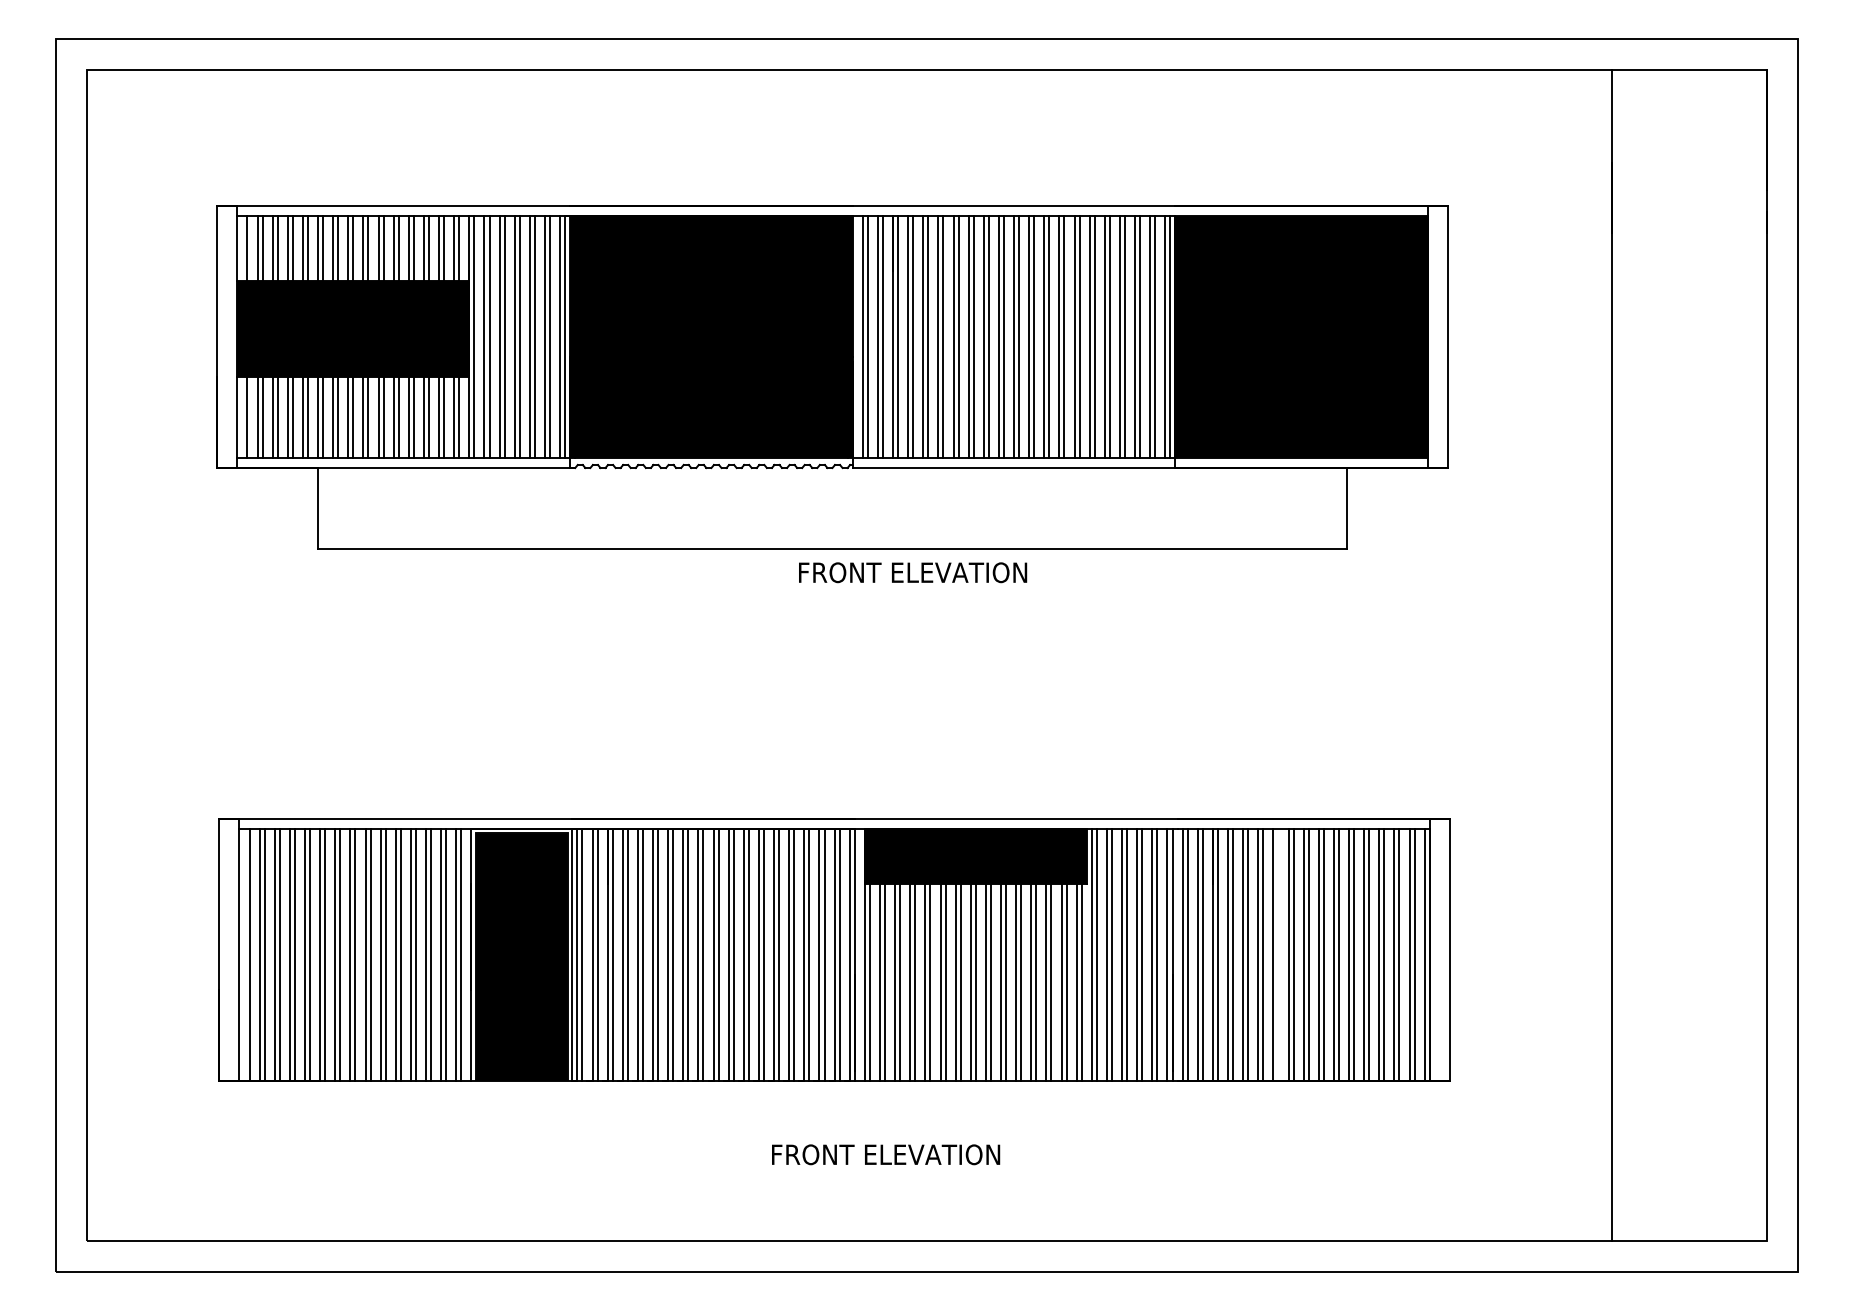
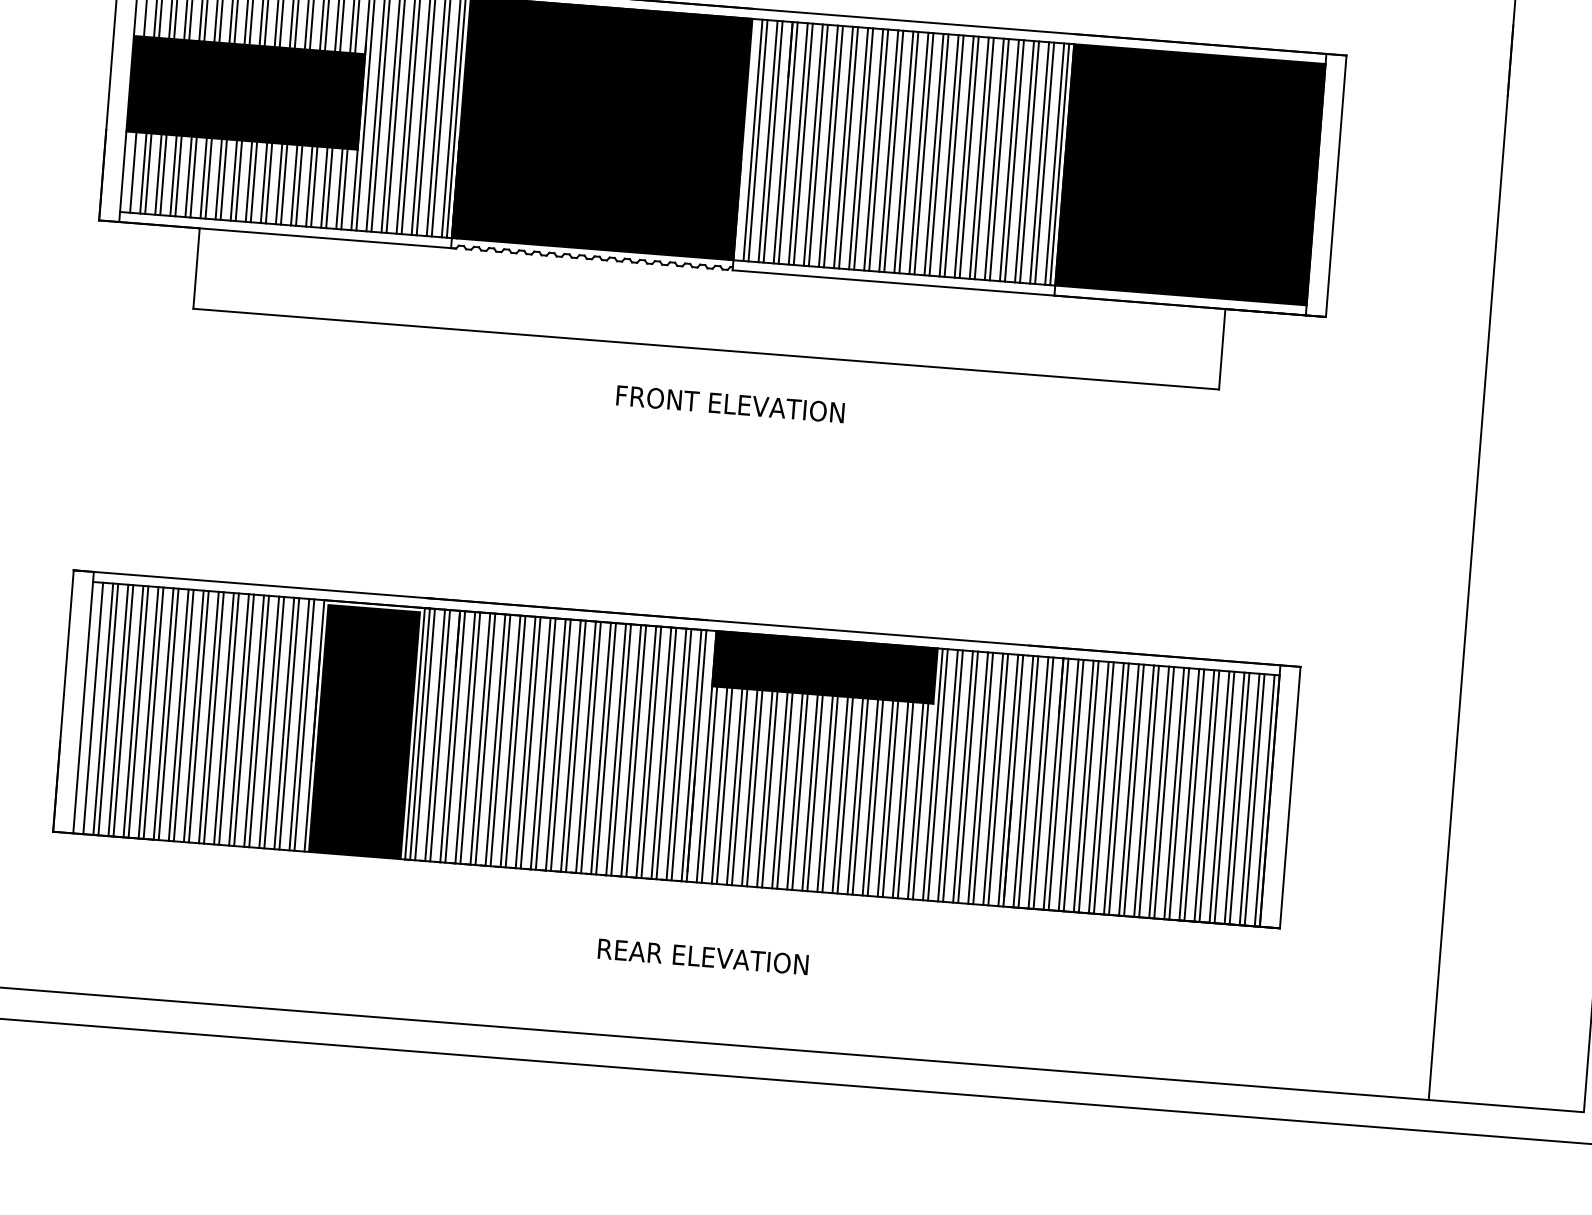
text: (913, 572) -> (731, 404), moved
line: (1278, 954) -> (1119, 788), added
text: (887, 1154) -> (713, 957), FRONT ELEVATION -> REAR ELEVATION

